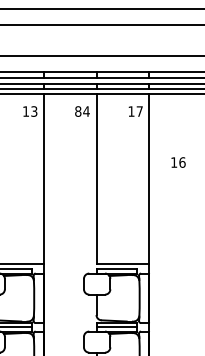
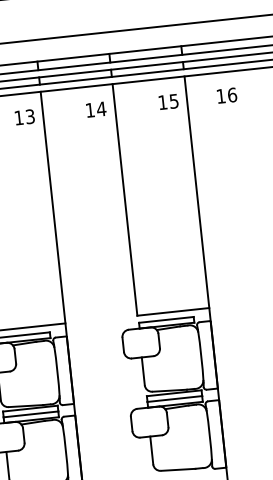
text: (78, 111) -> (90, 110), 84 -> 14
text: (139, 111) -> (173, 101), 17 -> 15
text: (178, 162) -> (226, 95), moved

